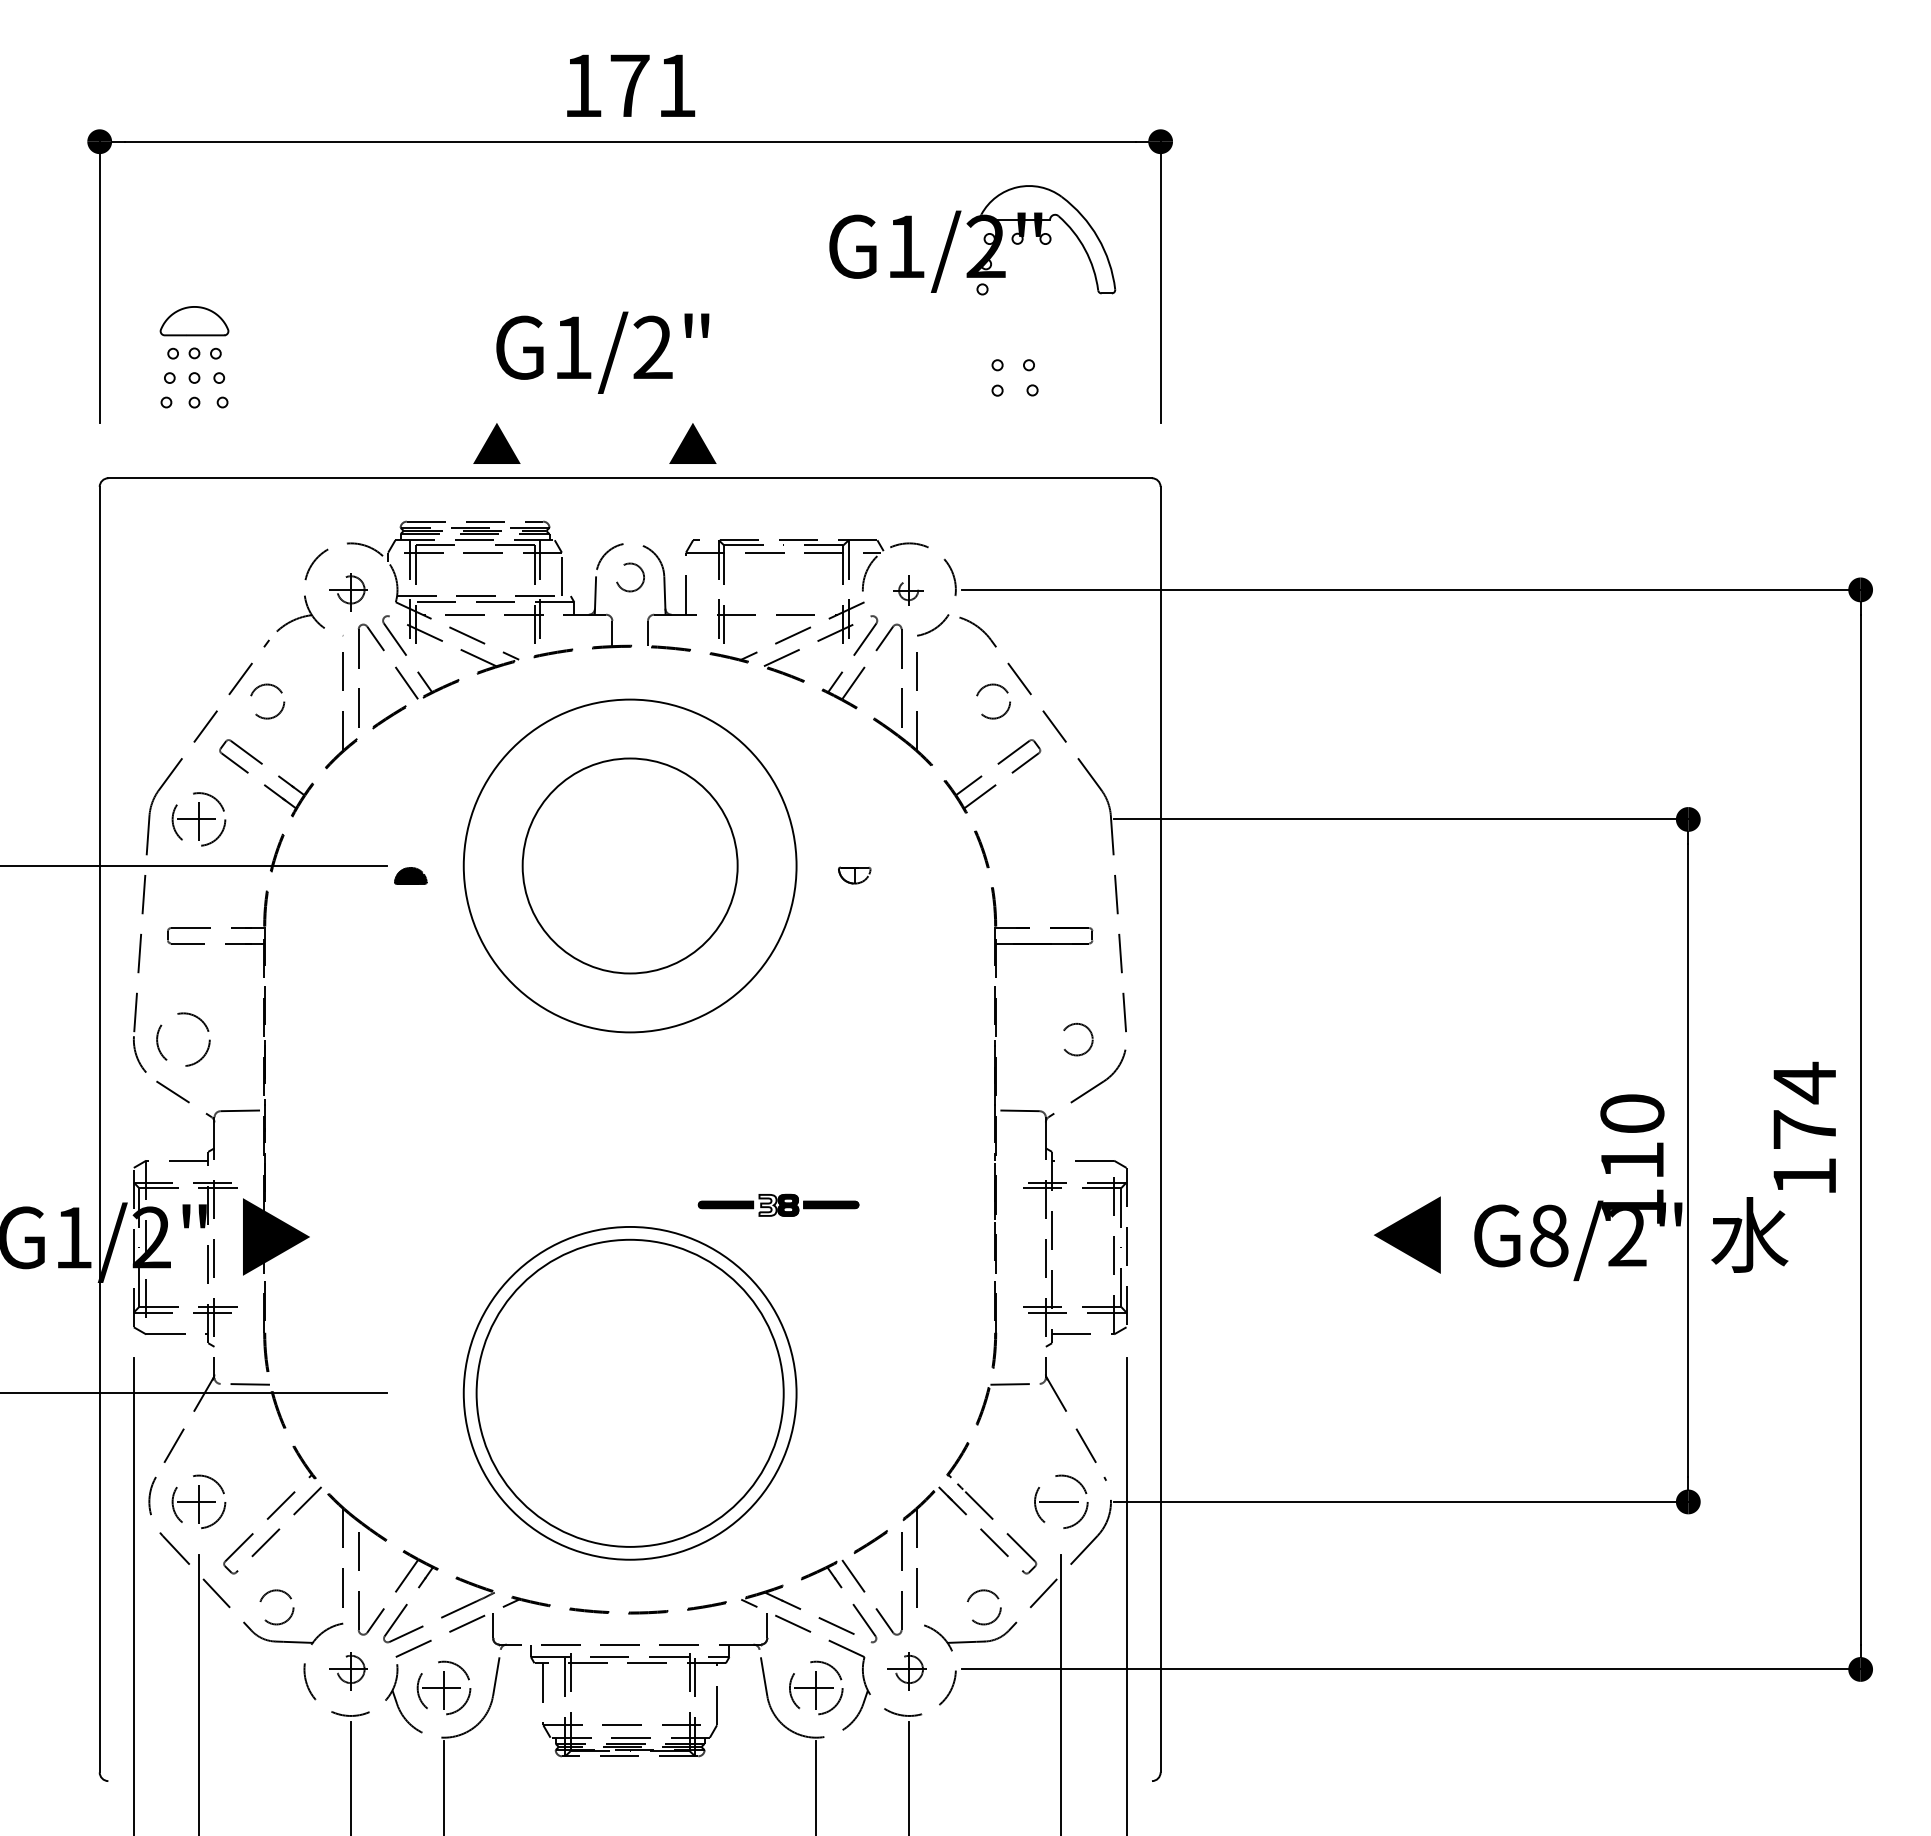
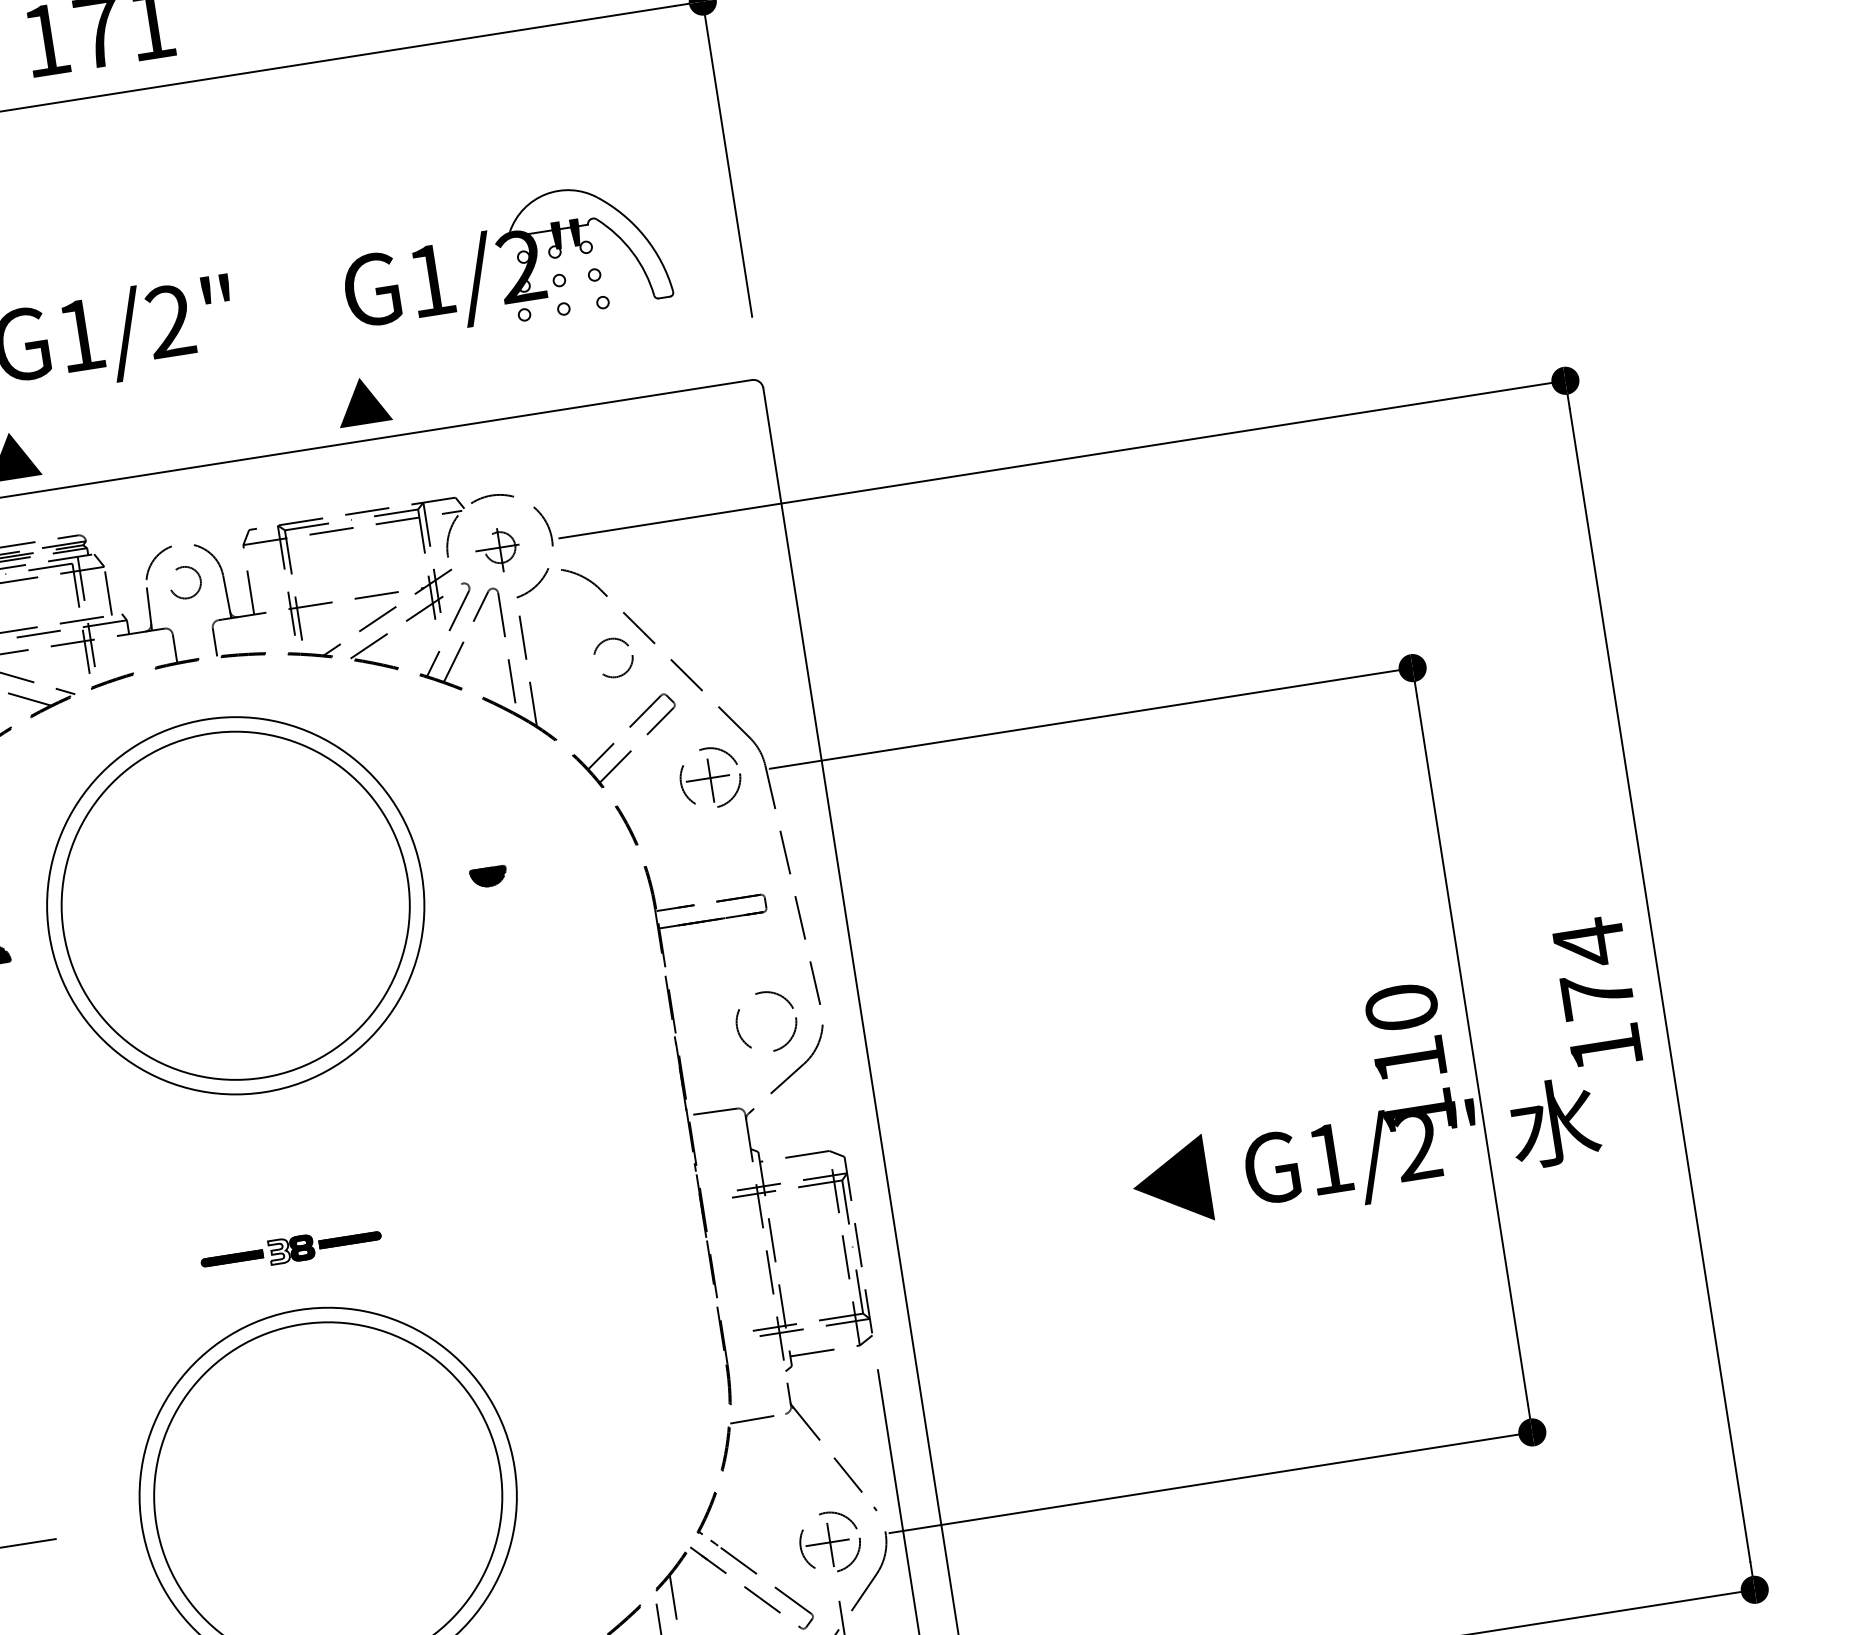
part: (983, 240) -> (517, 259), moved
text: (692, 443) -> (362, 401), moved
part: (906, 592) -> (497, 551), size x1.43
part: (1061, 819) -> (710, 778), added
circle: (629, 865) -> (234, 905), size x1.43
fill: (854, 875) -> (488, 877), added
circle: (1076, 1039) -> (766, 1021), size x1.67
part: (778, 1204) -> (290, 1248), moved
text: (1549, 1235) -> (1330, 1158), G8/2" -> G1/2"
line: (1061, 1501) -> (830, 1541), added

